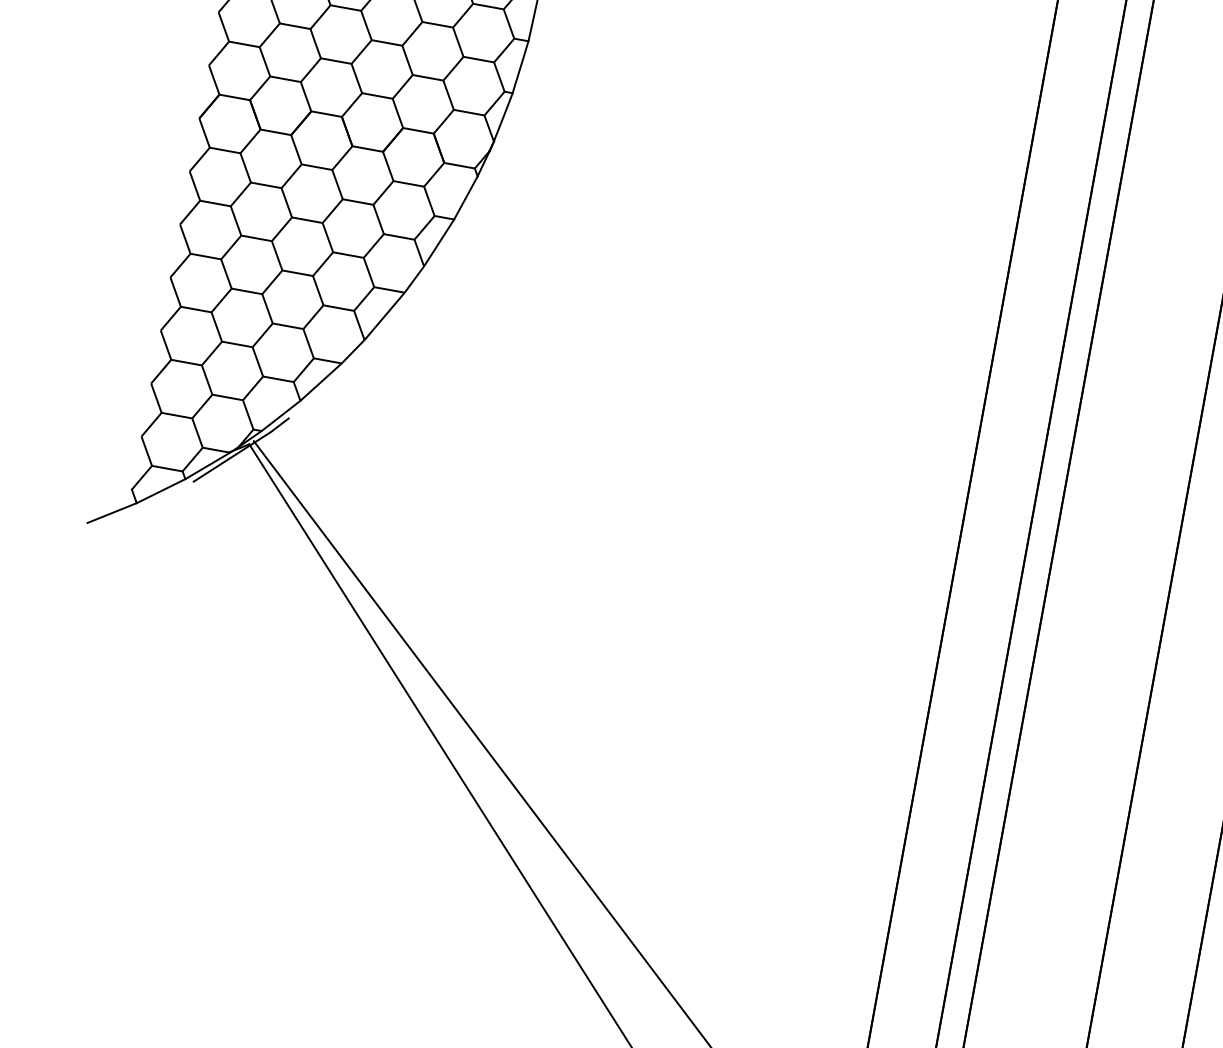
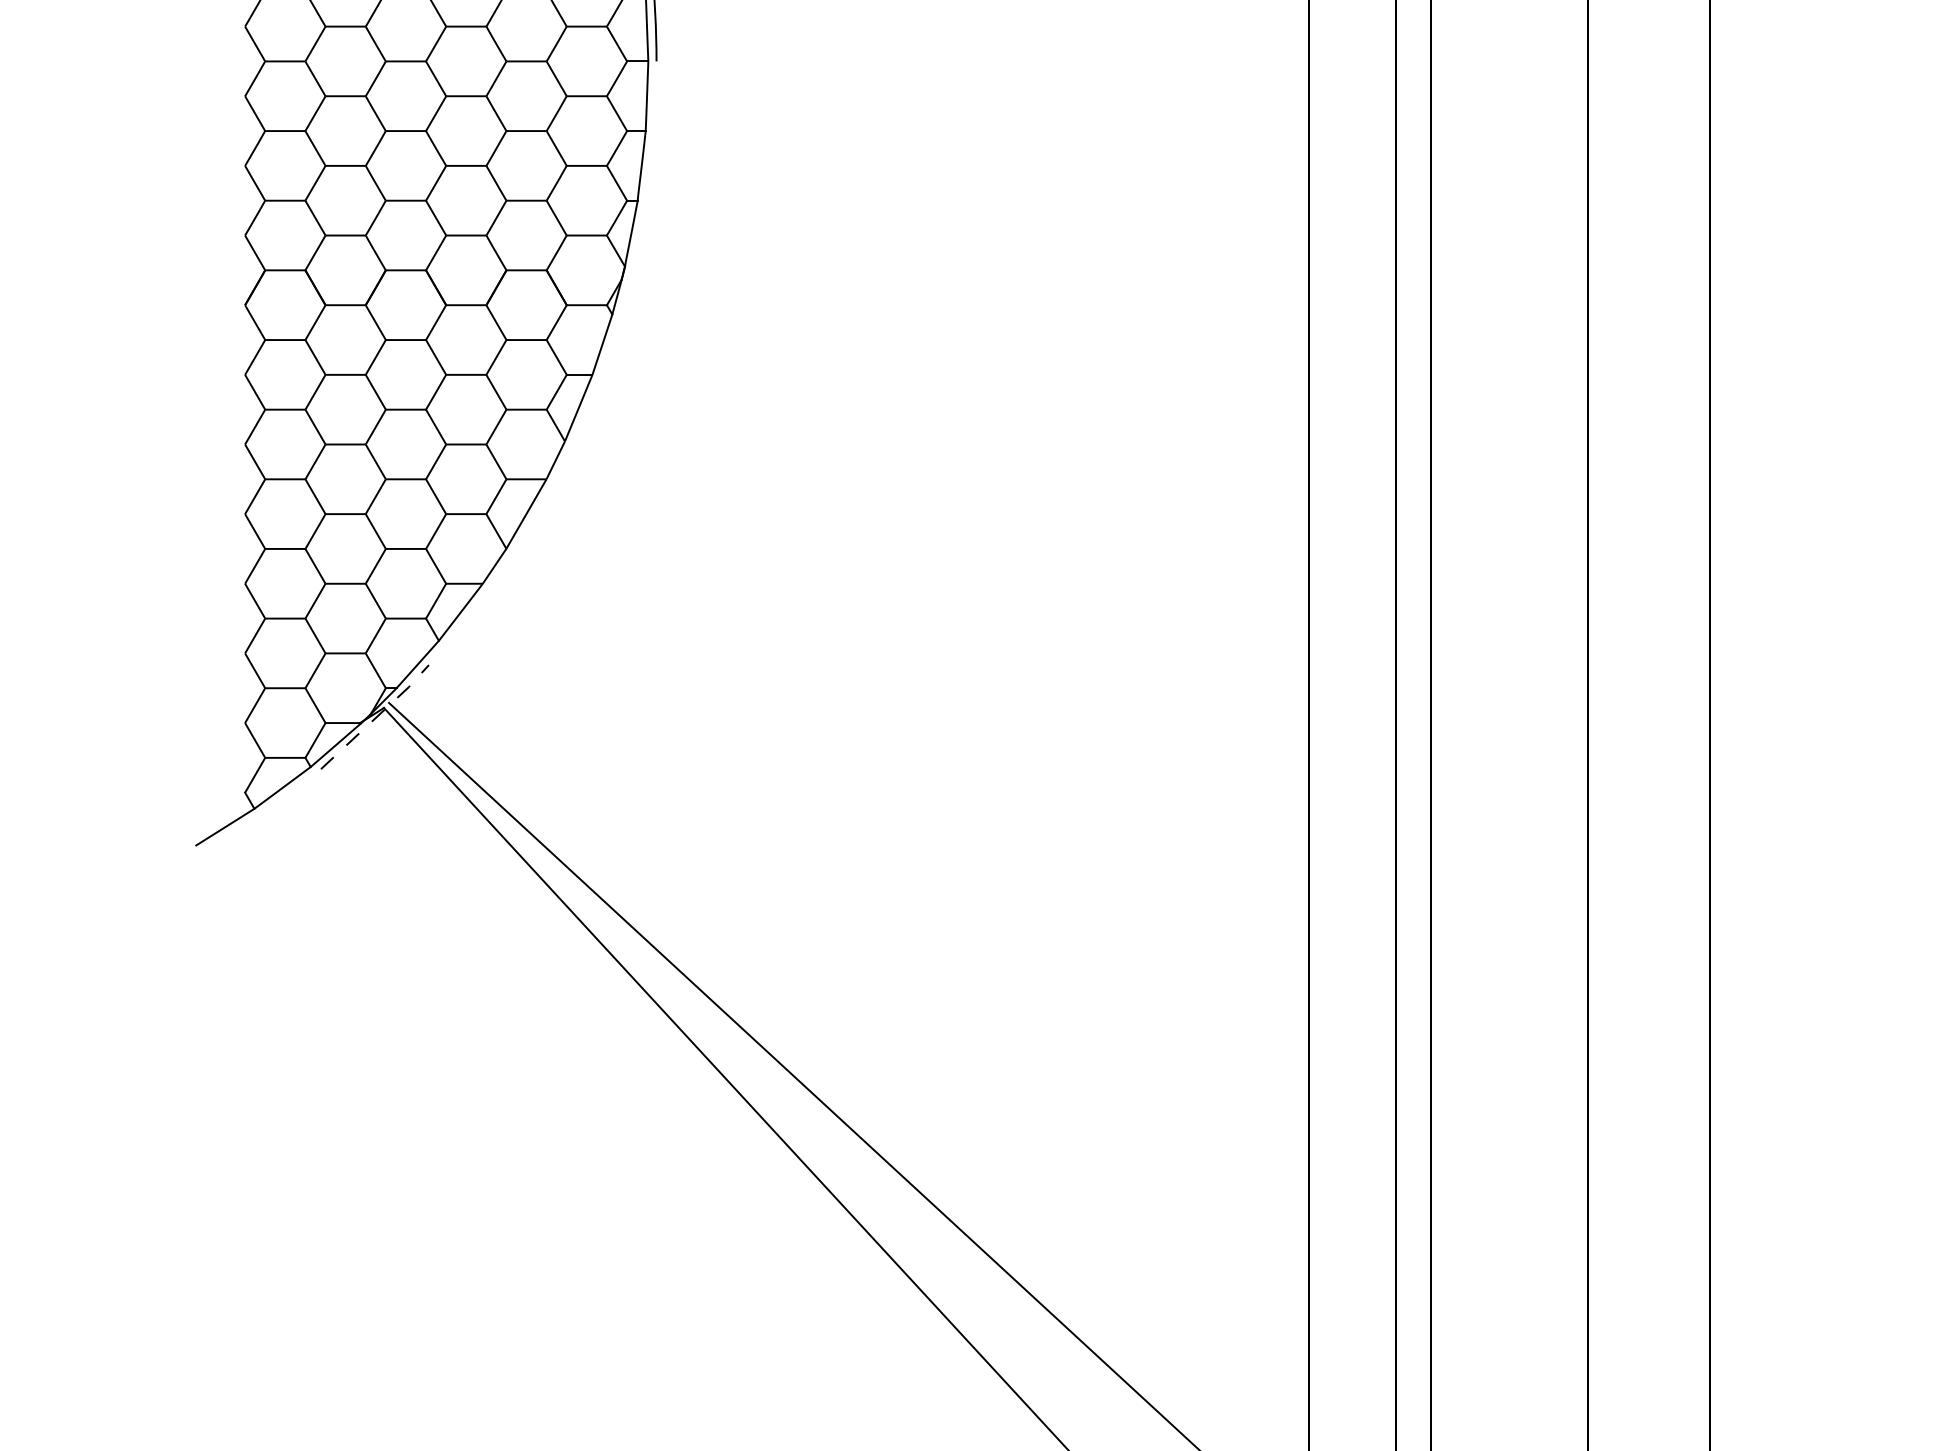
line: (242, 450) -> (376, 717), solid -> dashed

